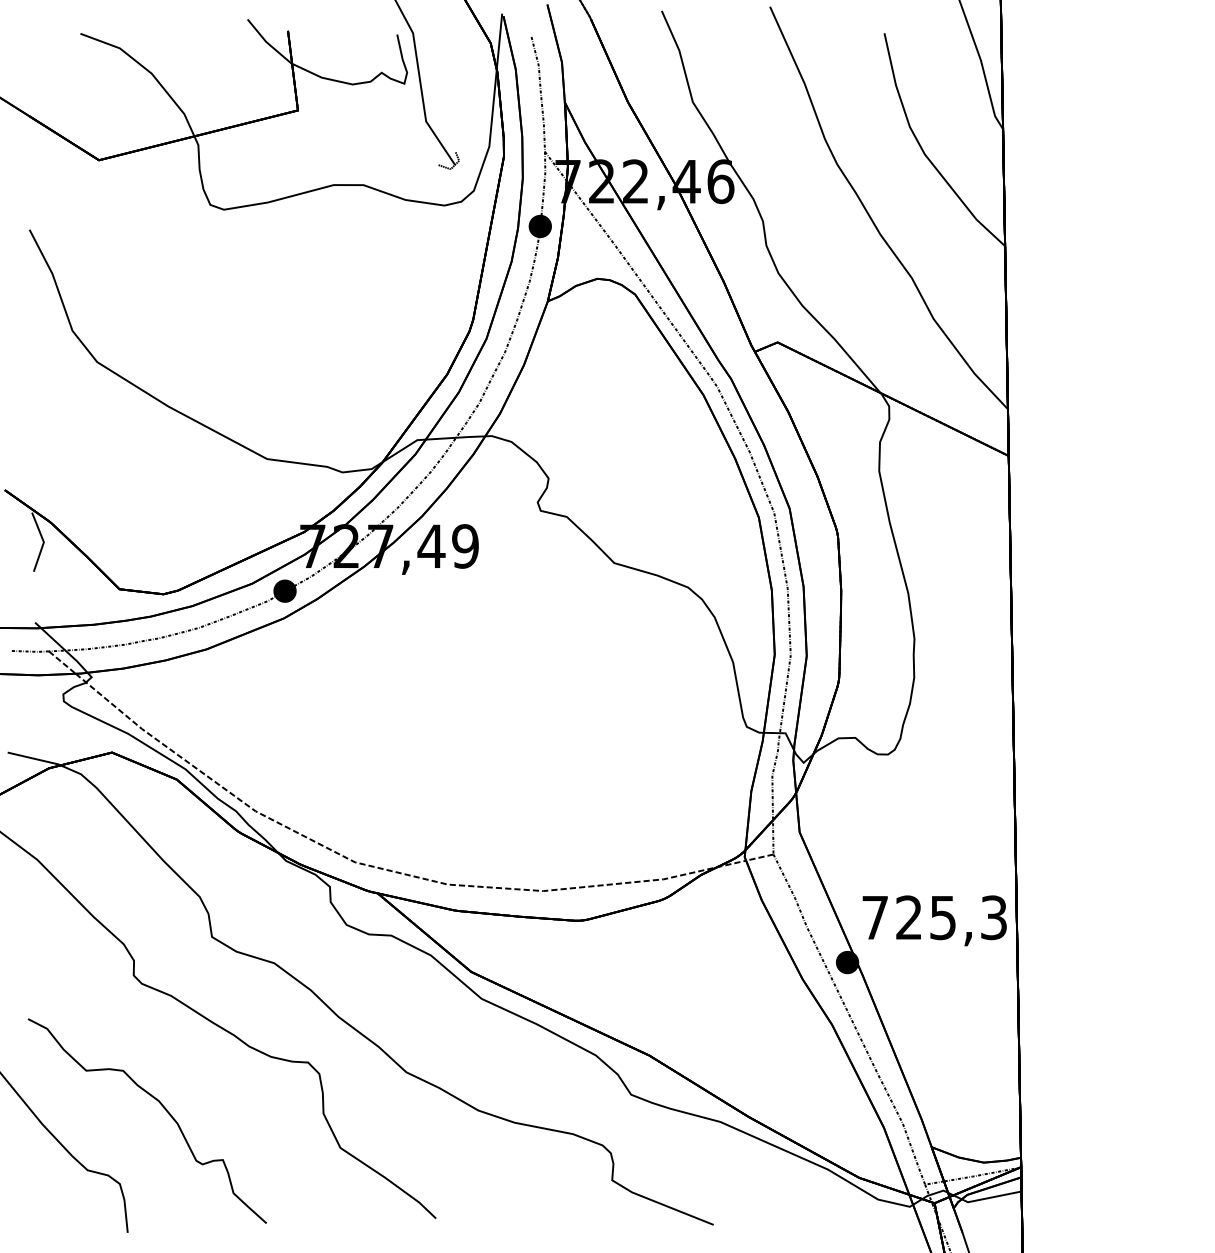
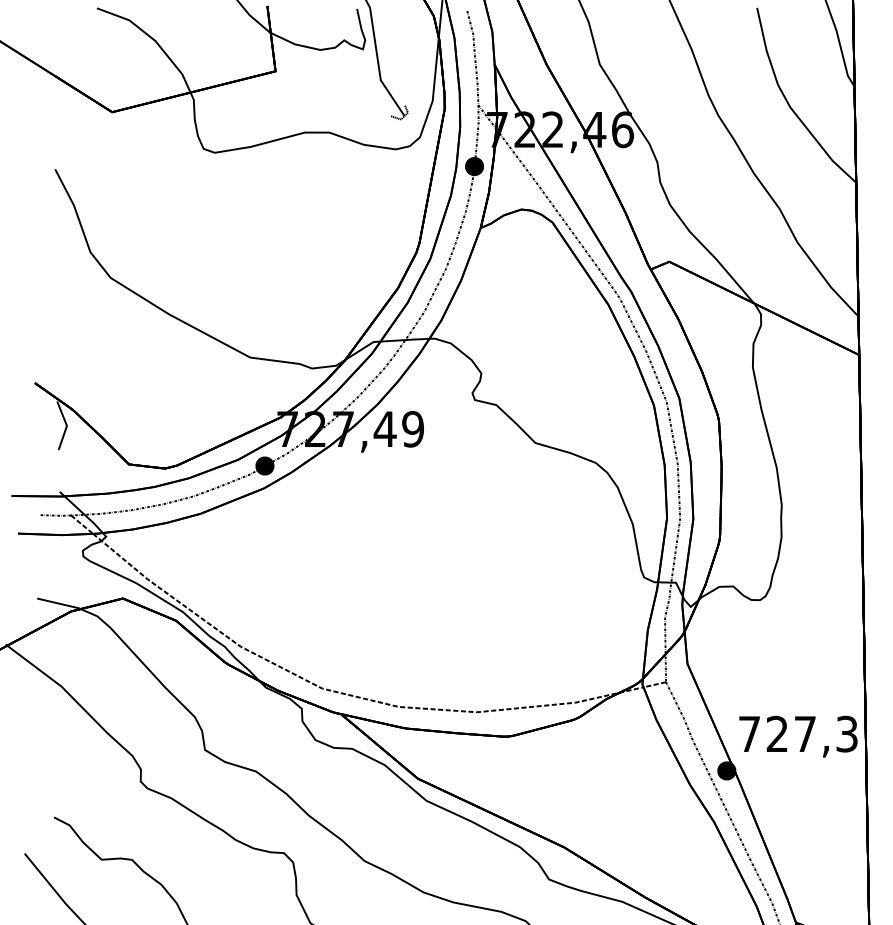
text: (942, 918) -> (804, 734), 725,3 -> 727,3

